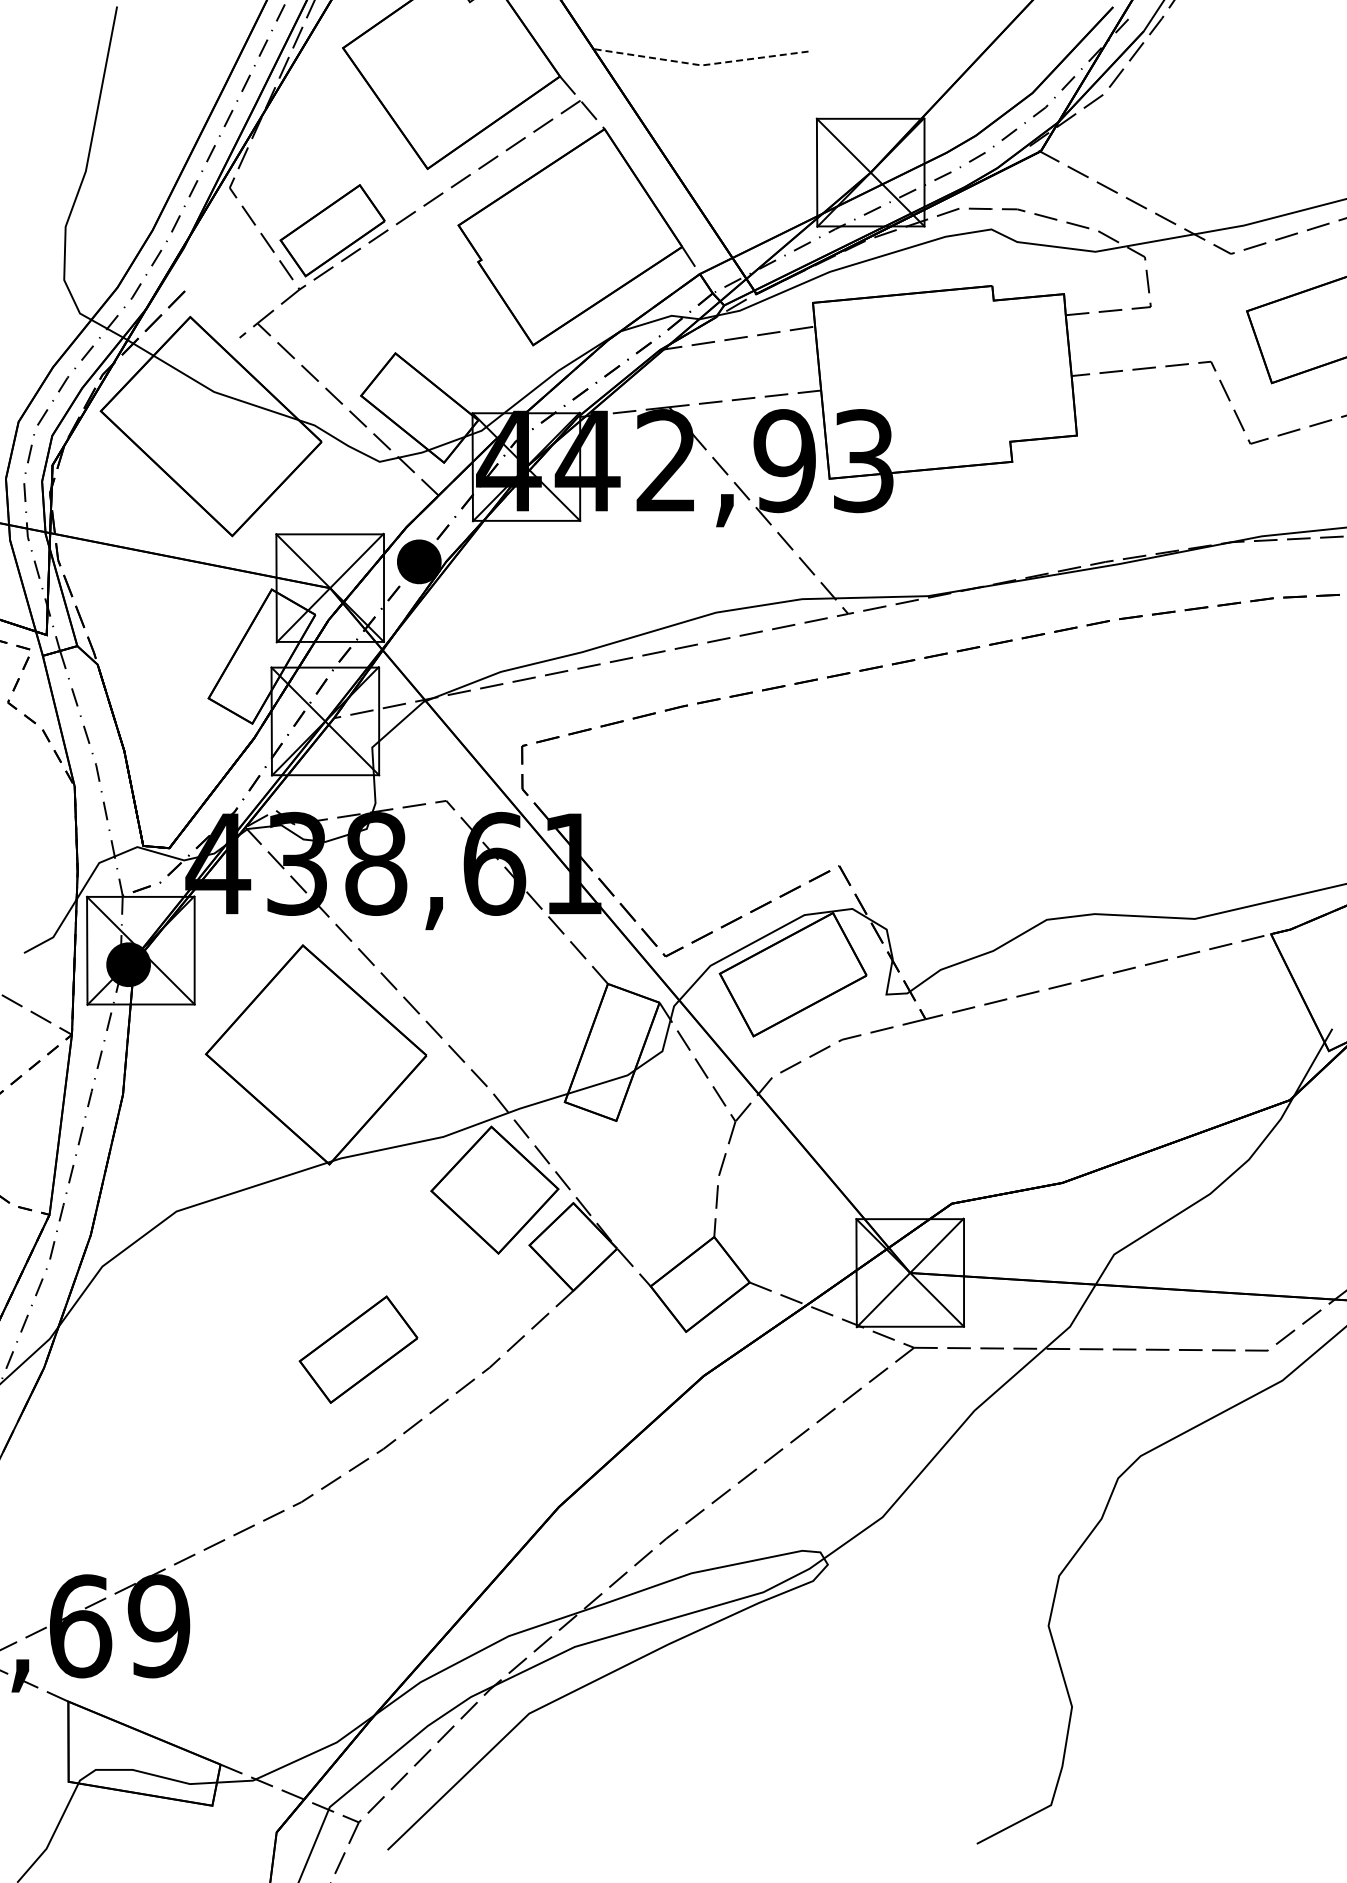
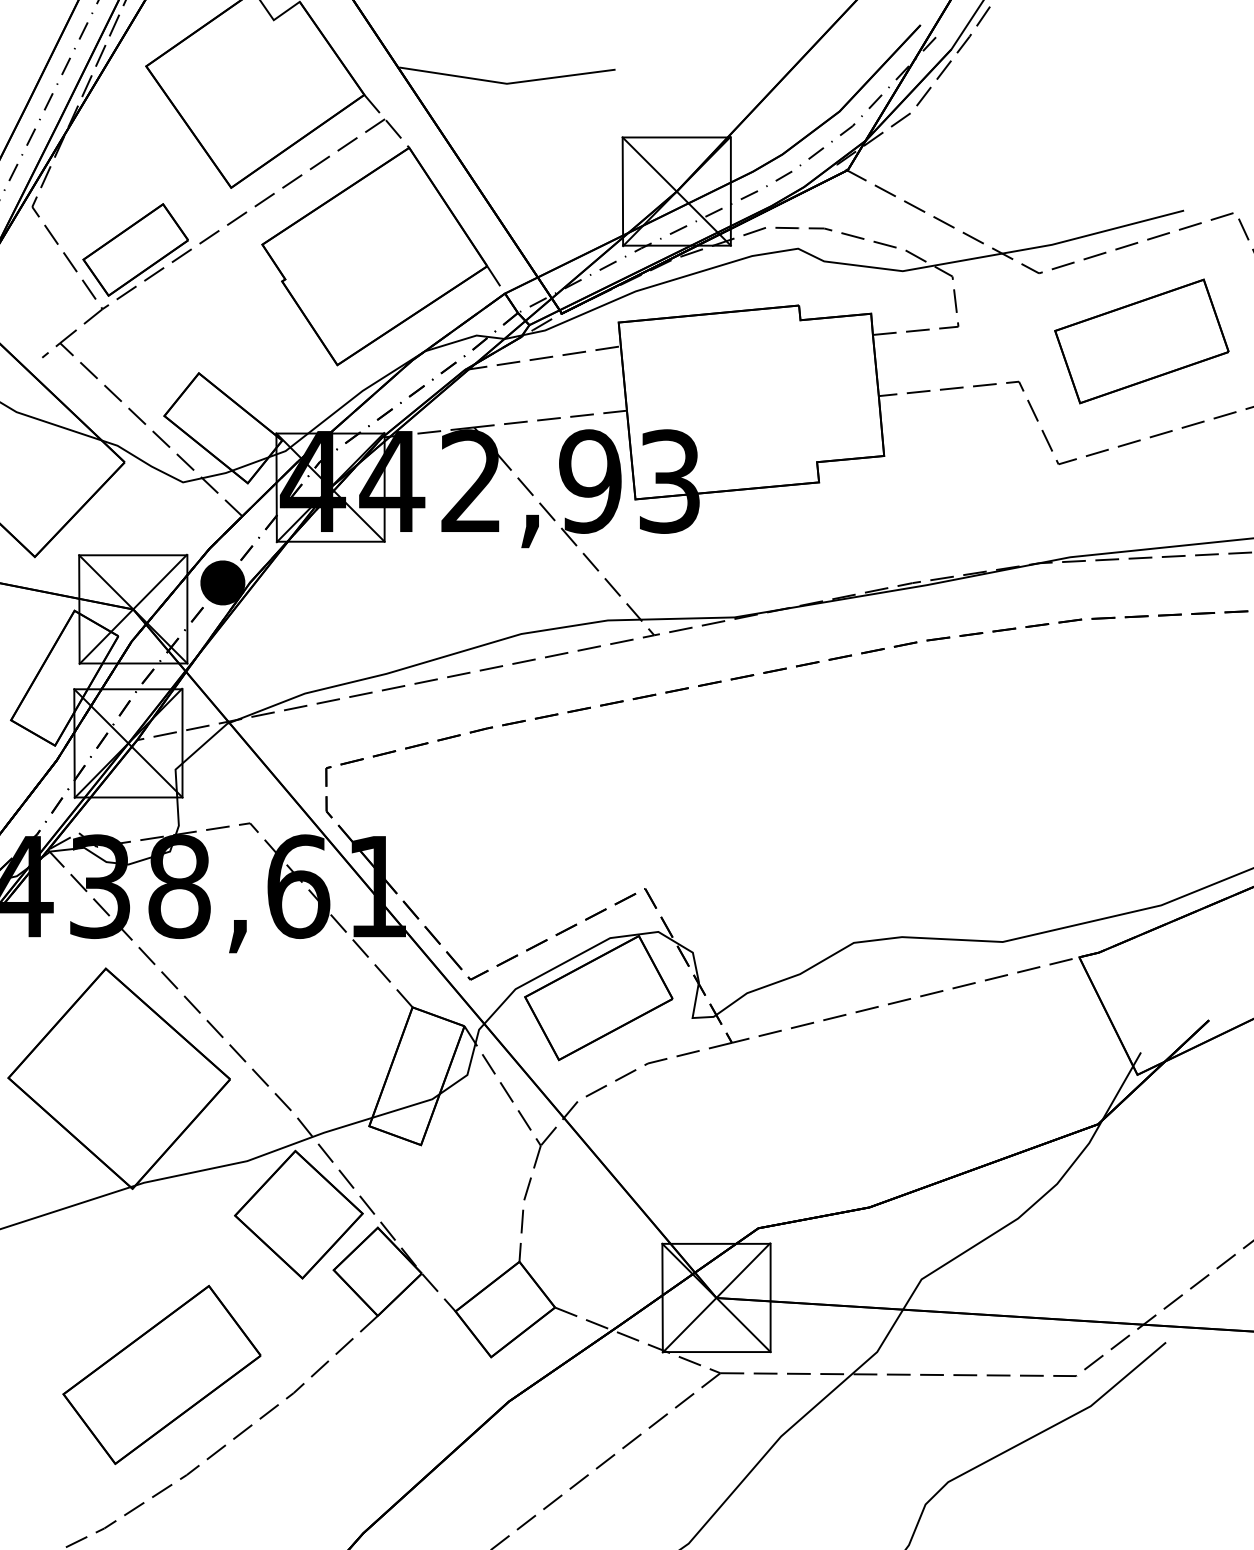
line: (701, 65) -> (506, 83), dashed -> solid
part: (358, 1349) -> (161, 1374), size x1.67

